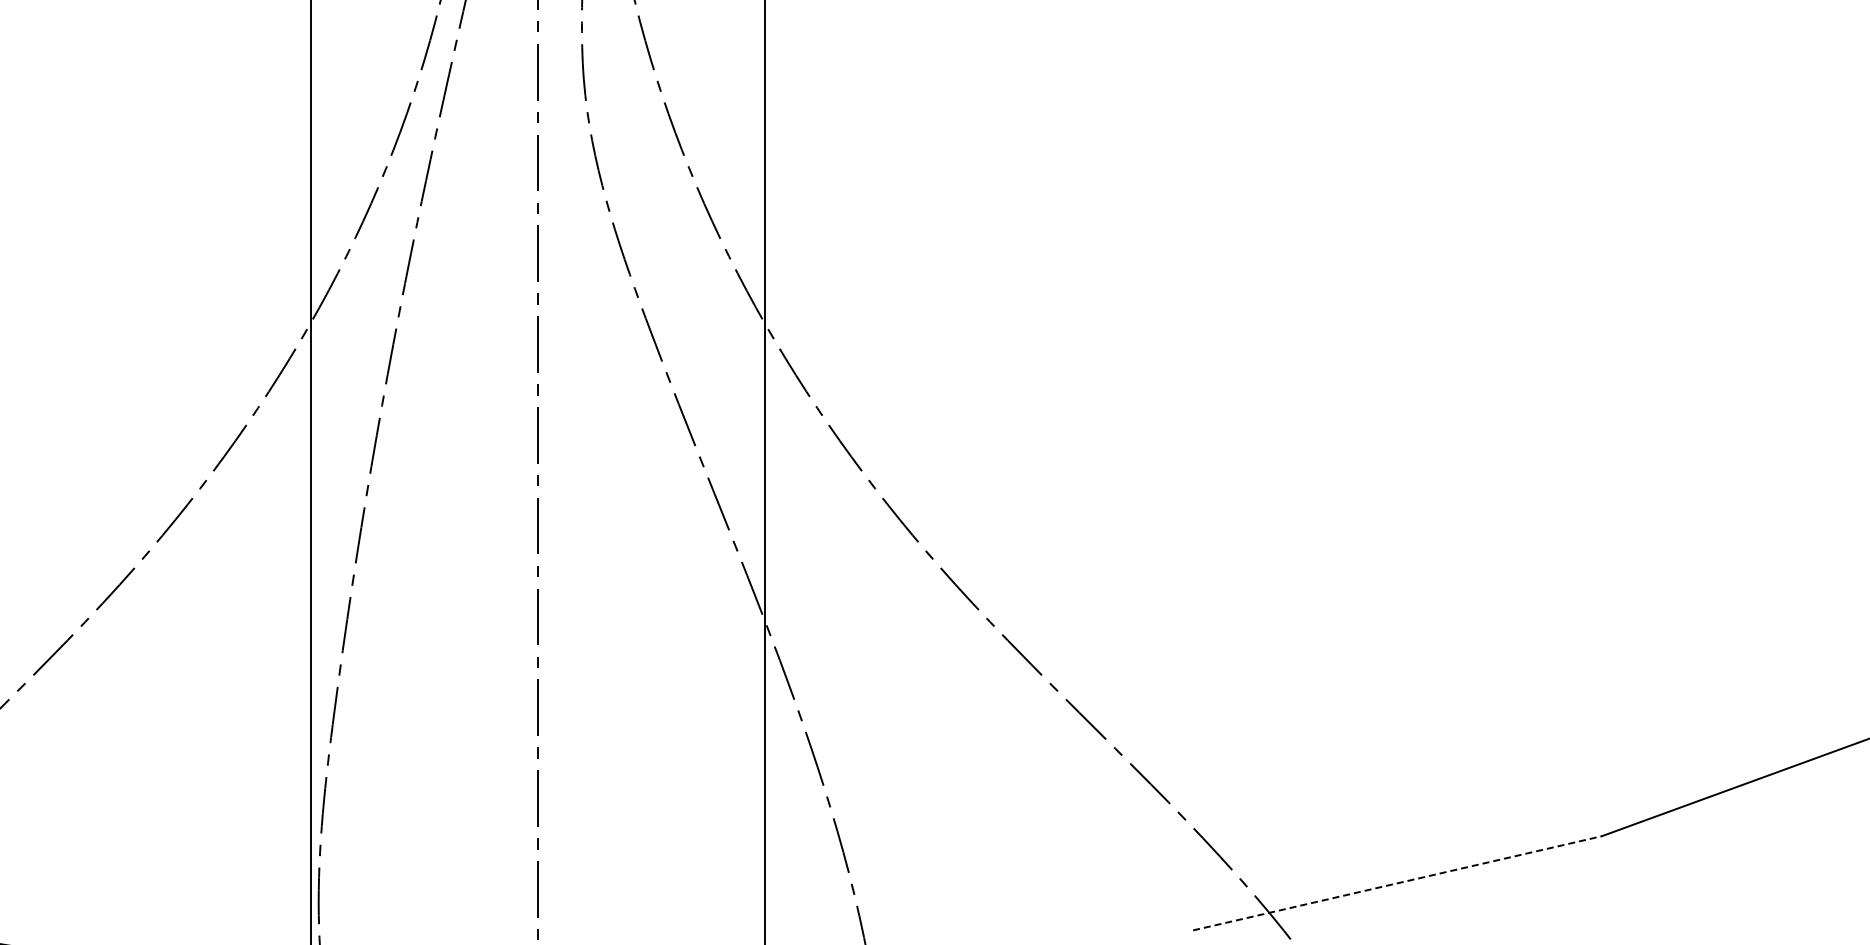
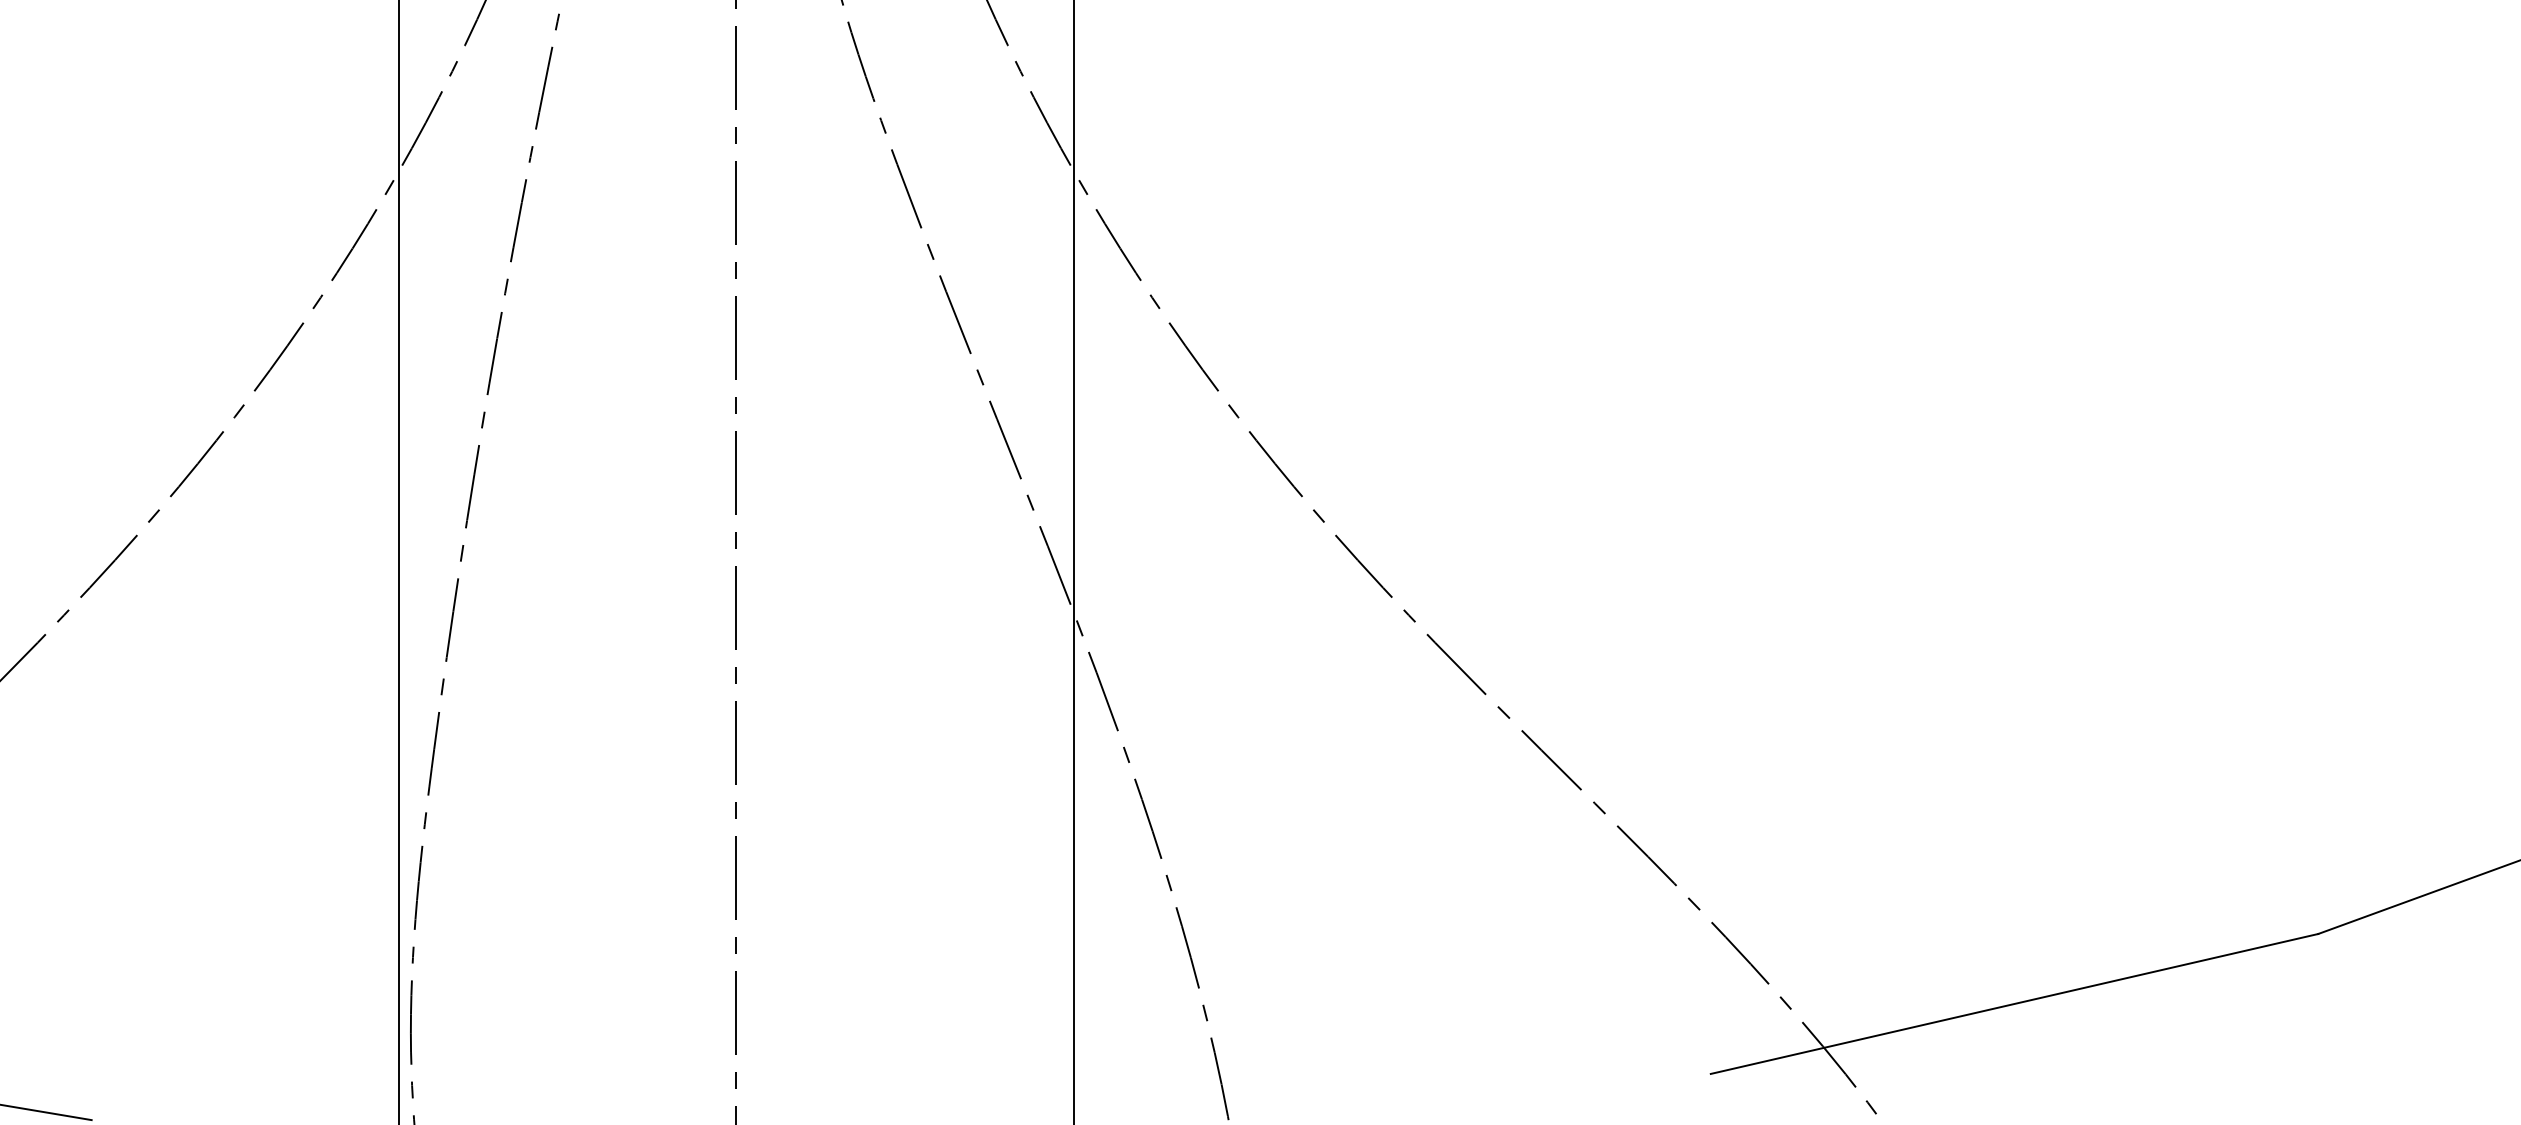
line: (1397, 883) -> (2014, 1004), dashed -> solid

